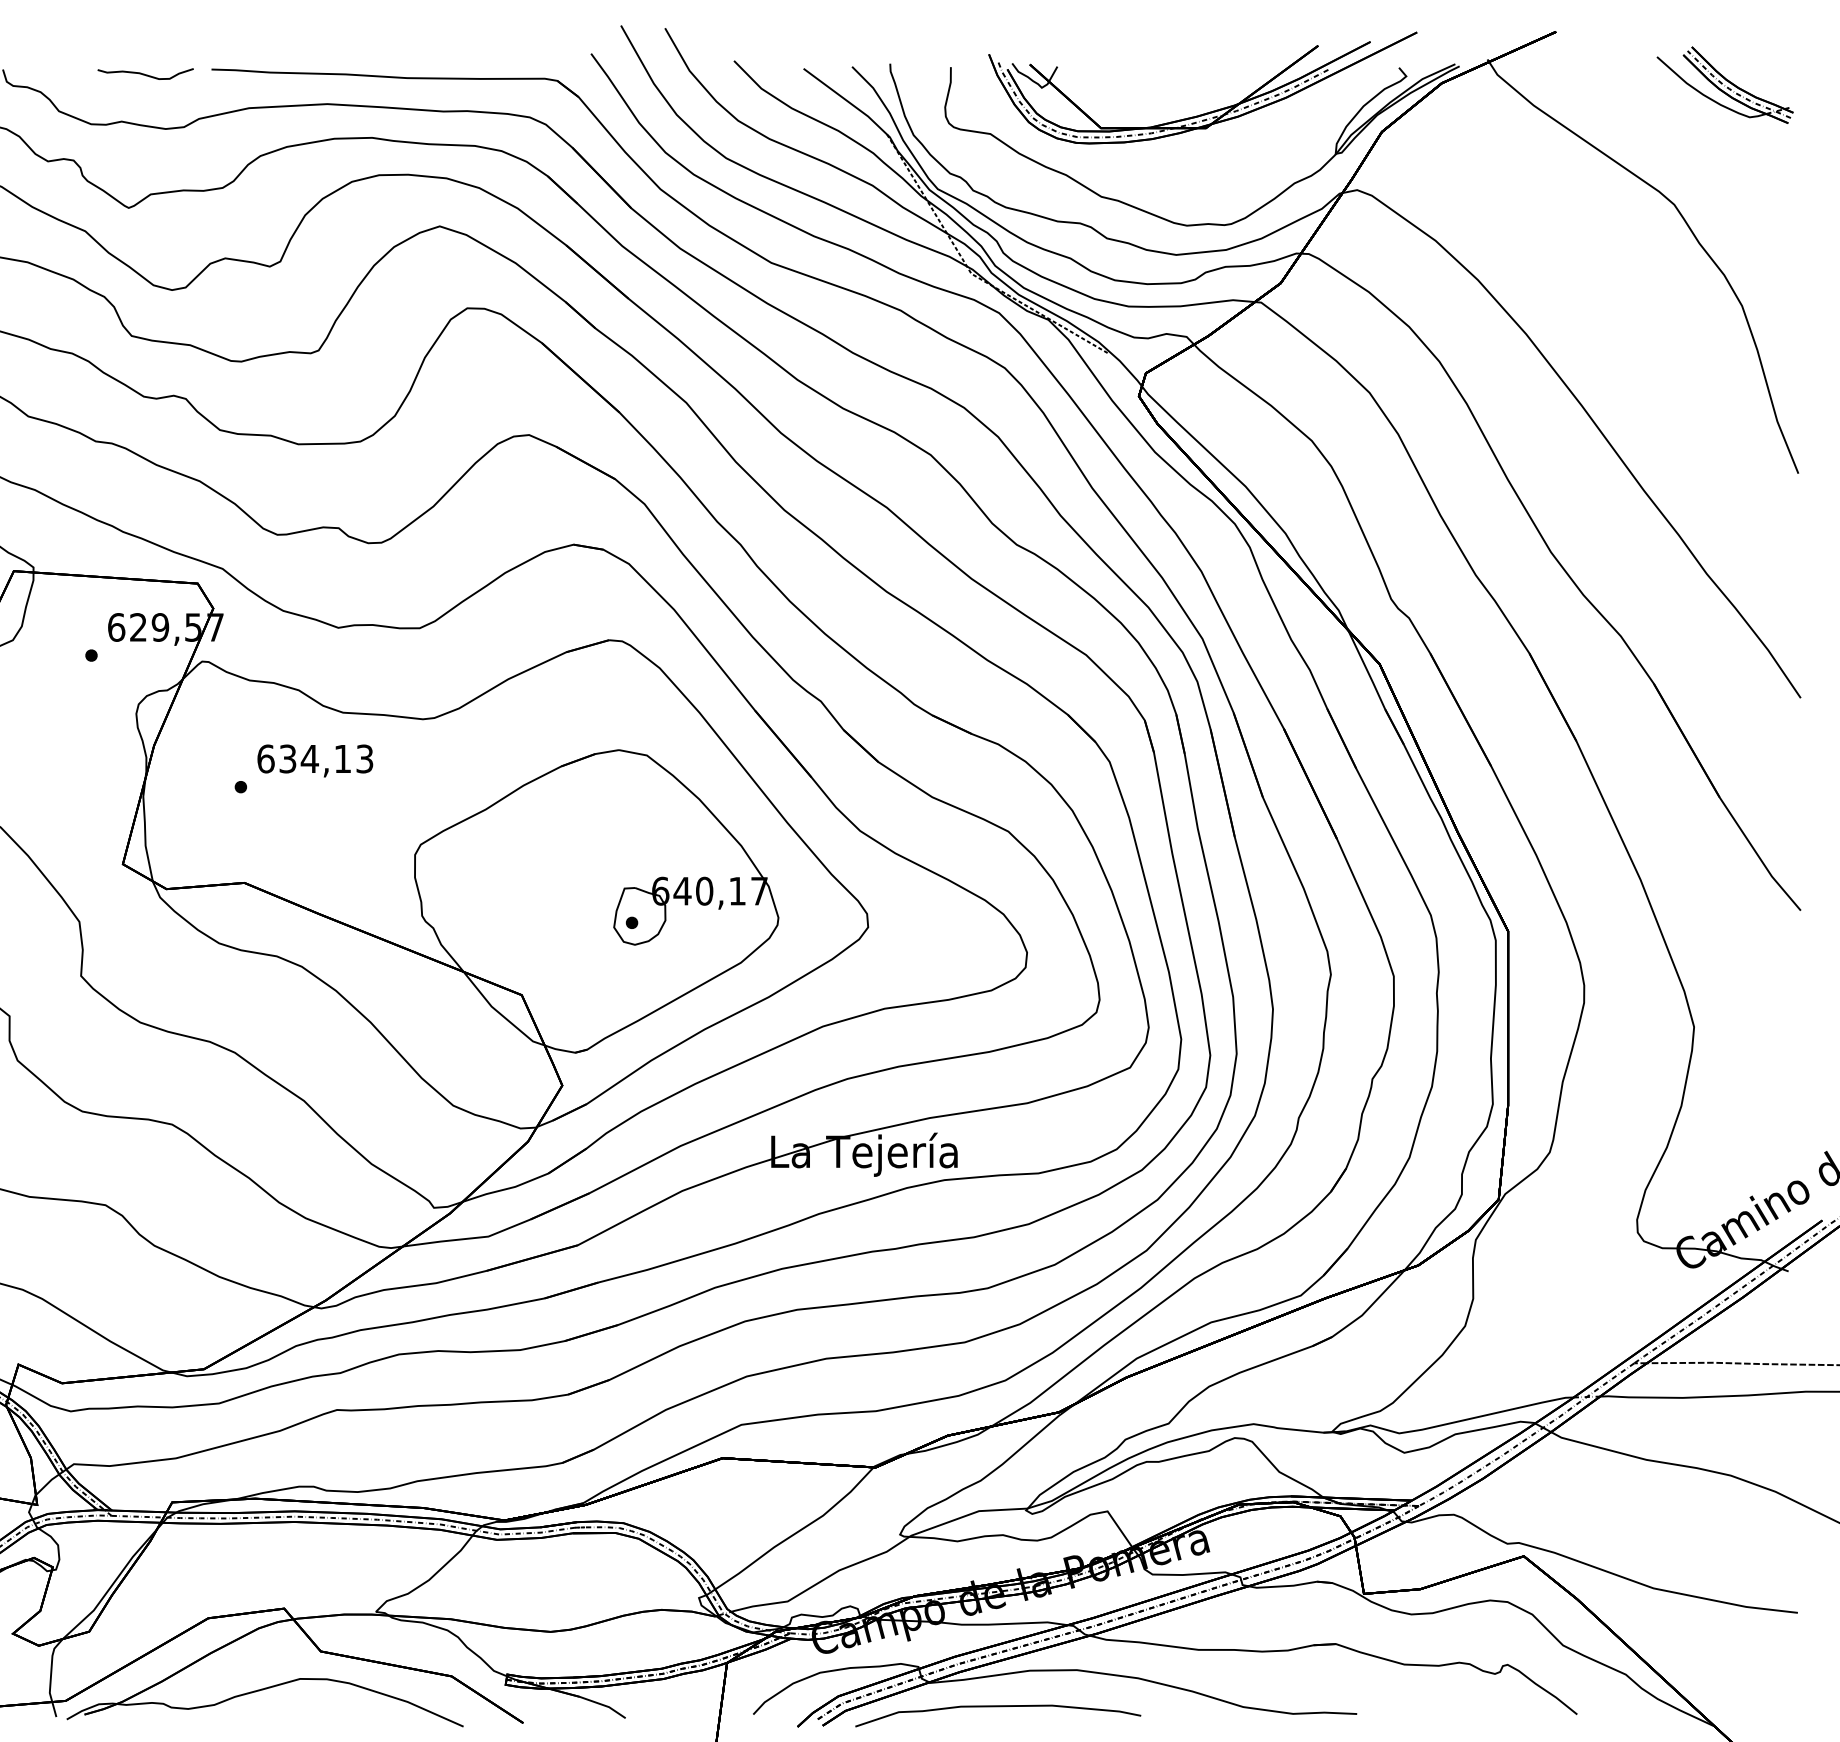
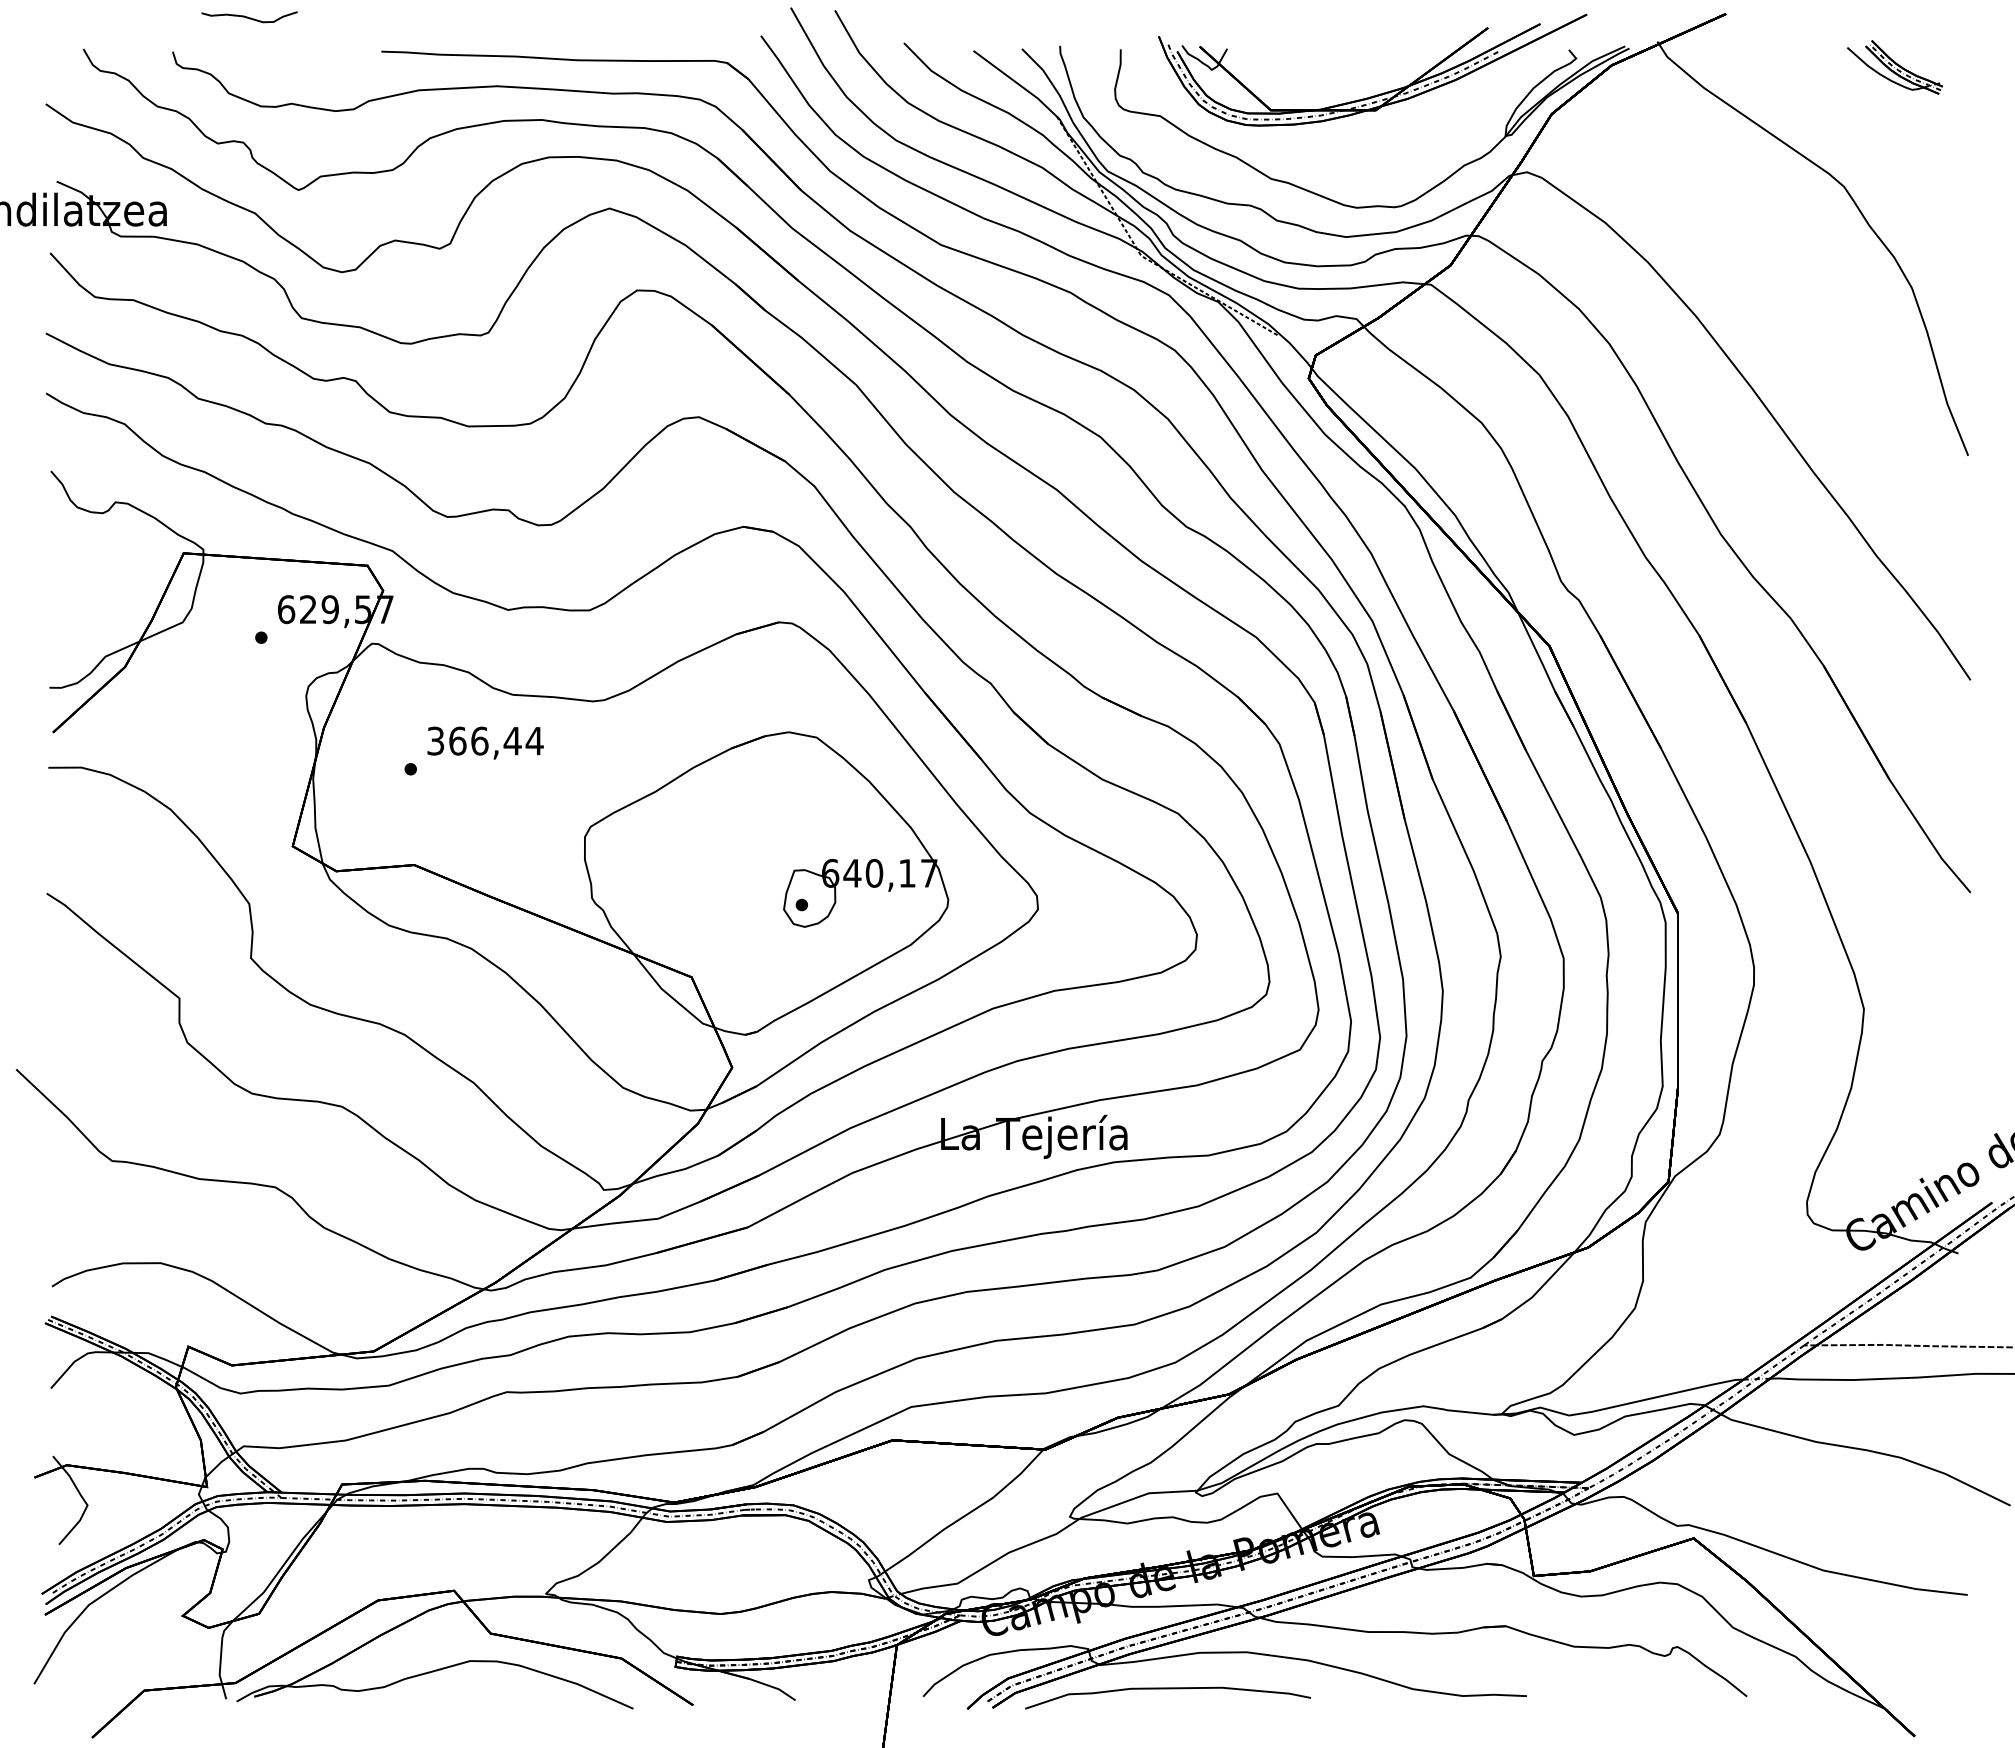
curve: (145, 74) -> (249, 17), moved
part: (1724, 85) -> (1894, 67), size x0.7
text: (315, 758) -> (485, 740), 634,13 -> 366,44

